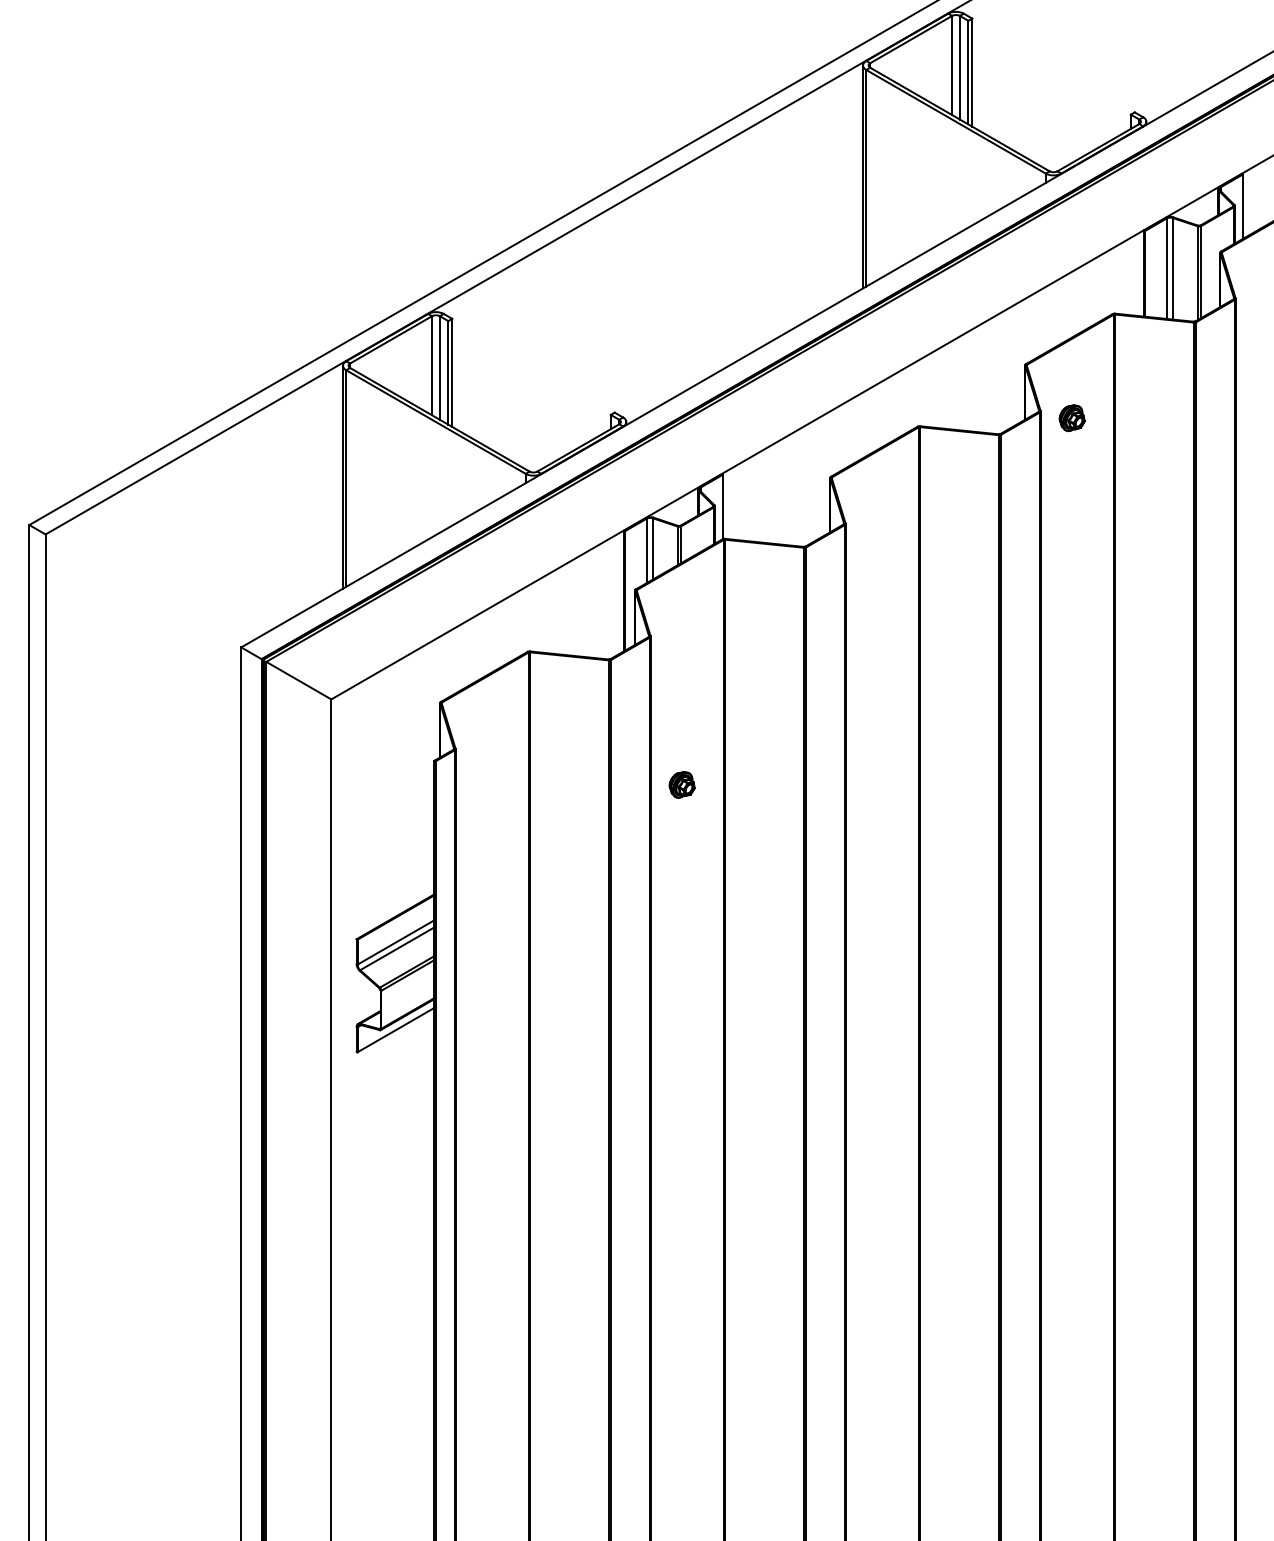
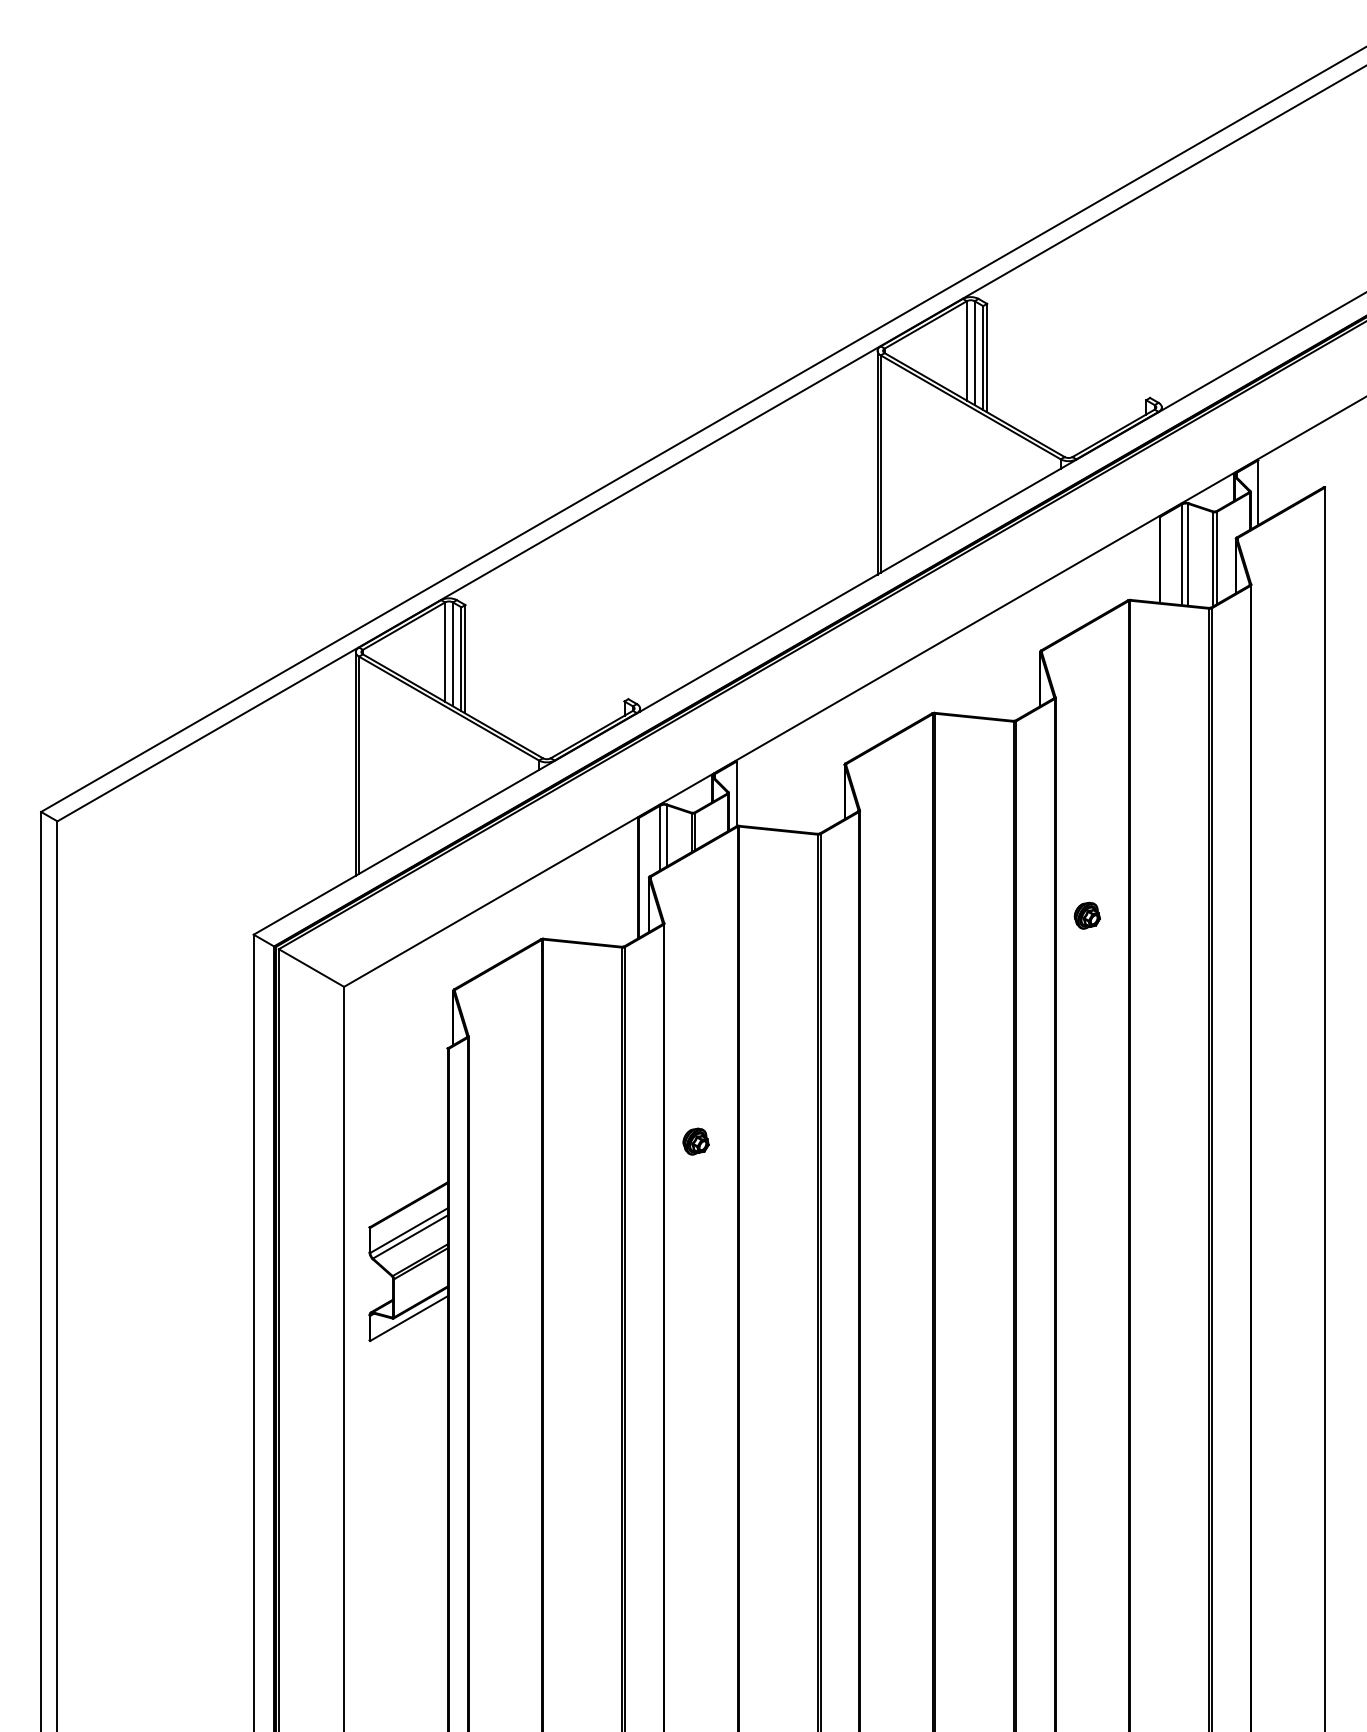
part: (1071, 417) -> (1086, 915), moved
part: (681, 784) -> (695, 1141), moved

